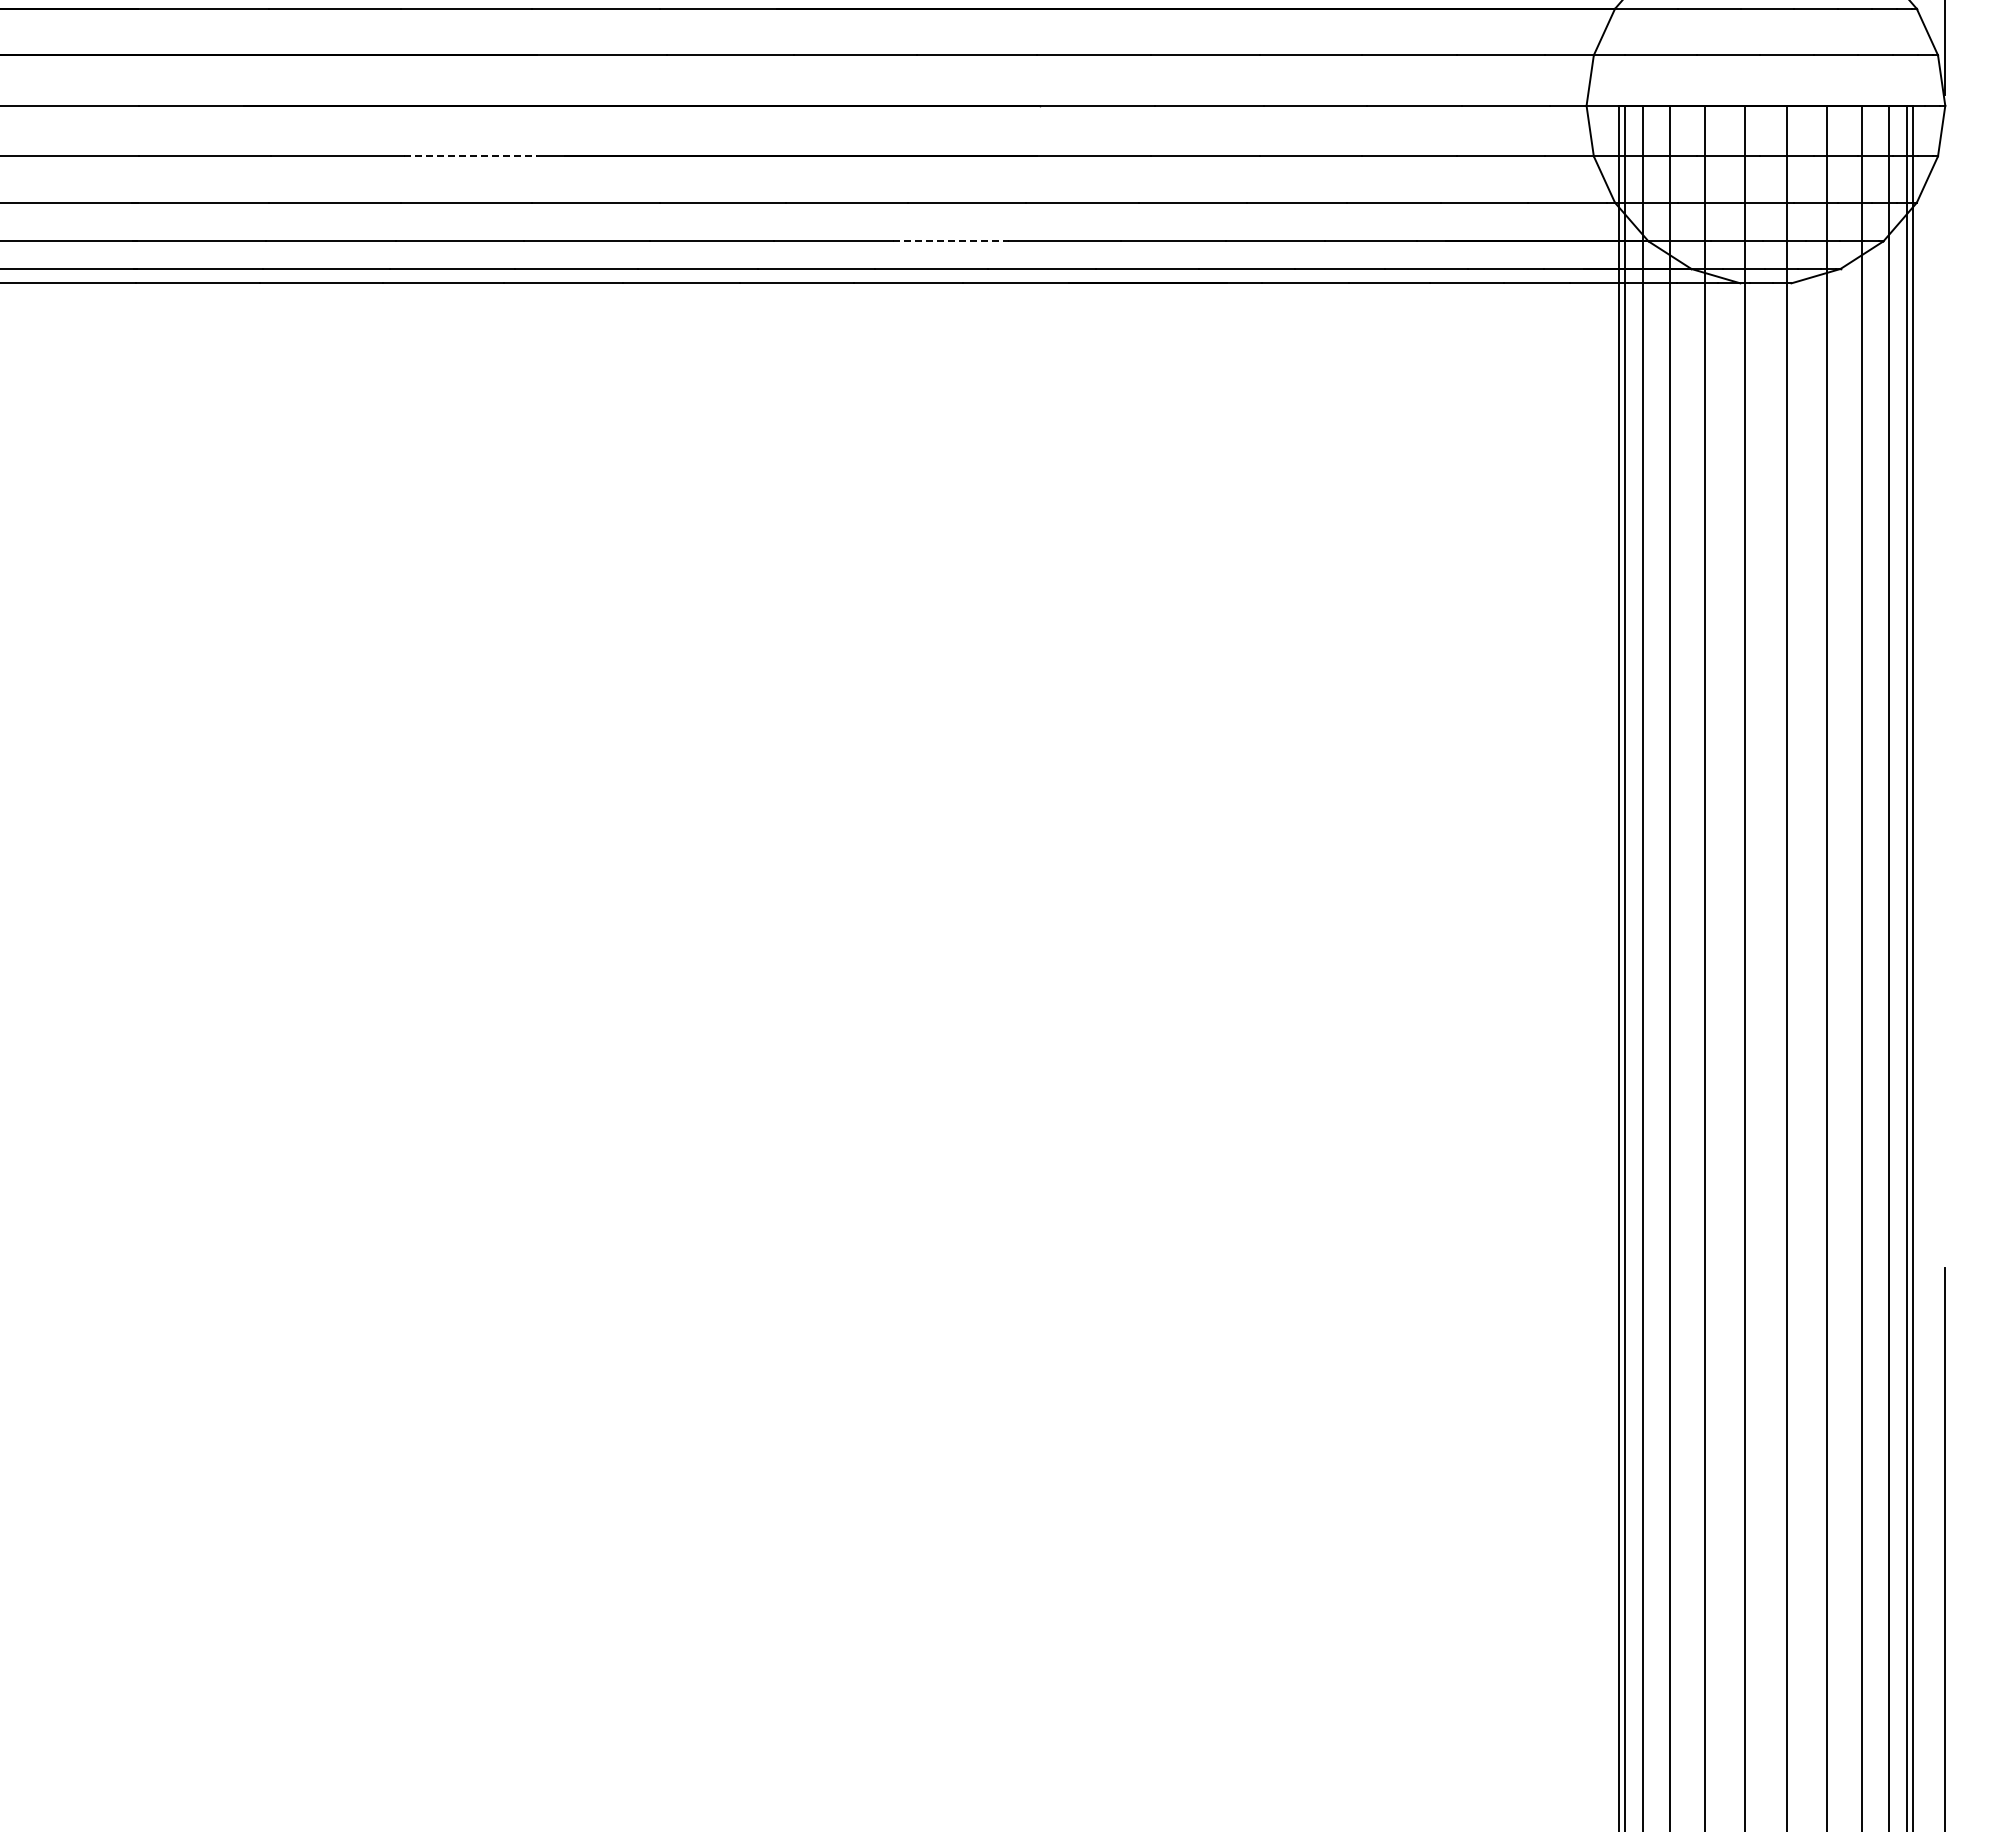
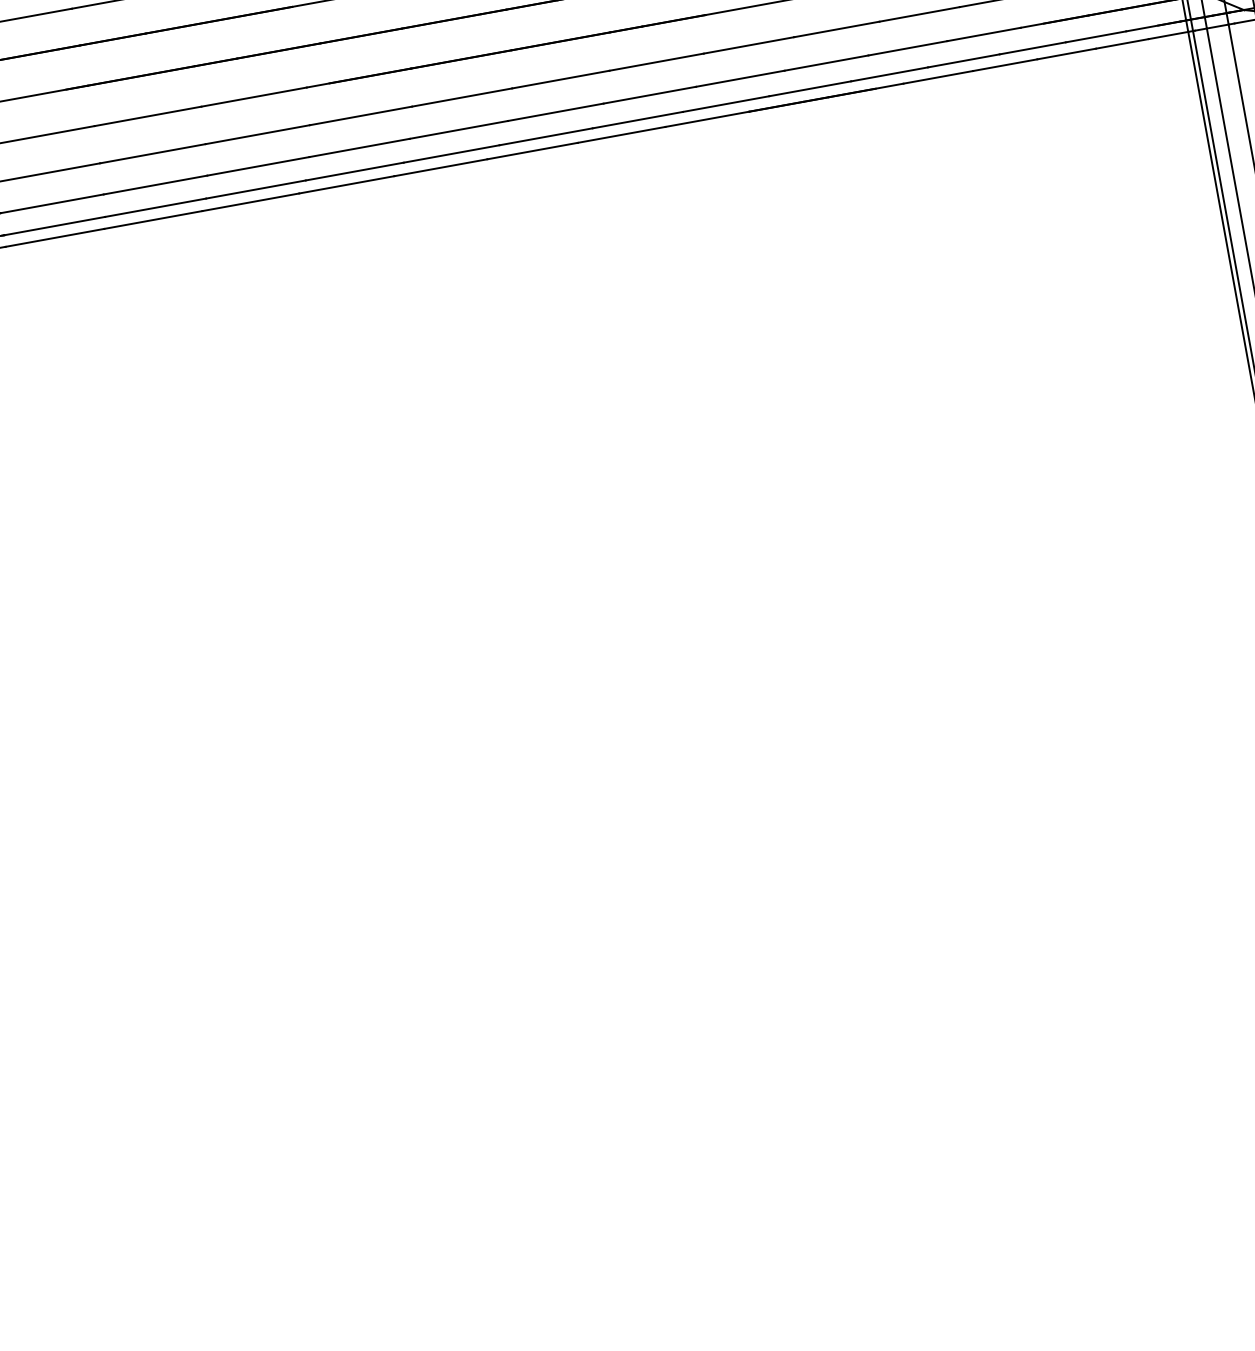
line: (471, 156) -> (254, 97), dashed -> solid
line: (951, 241) -> (649, 95), dashed -> solid

